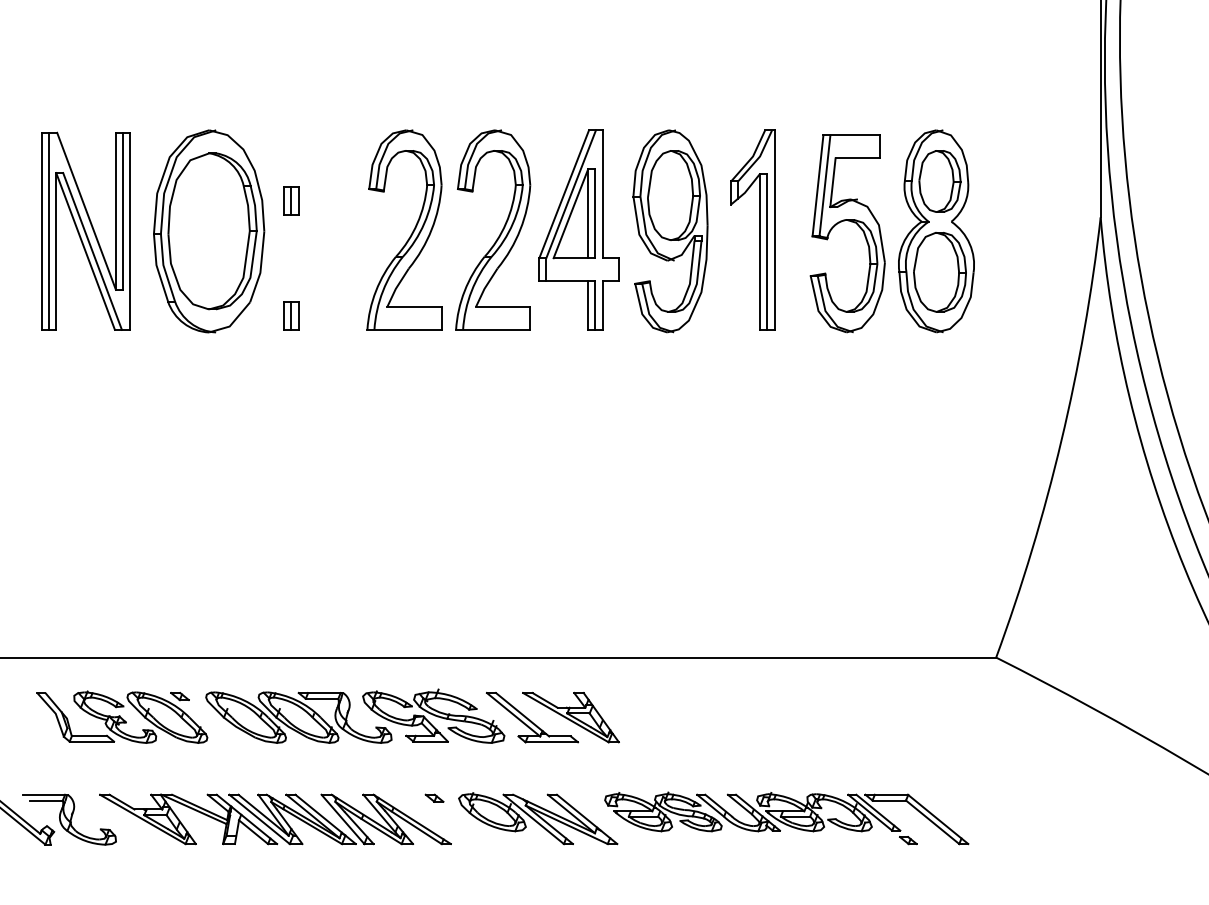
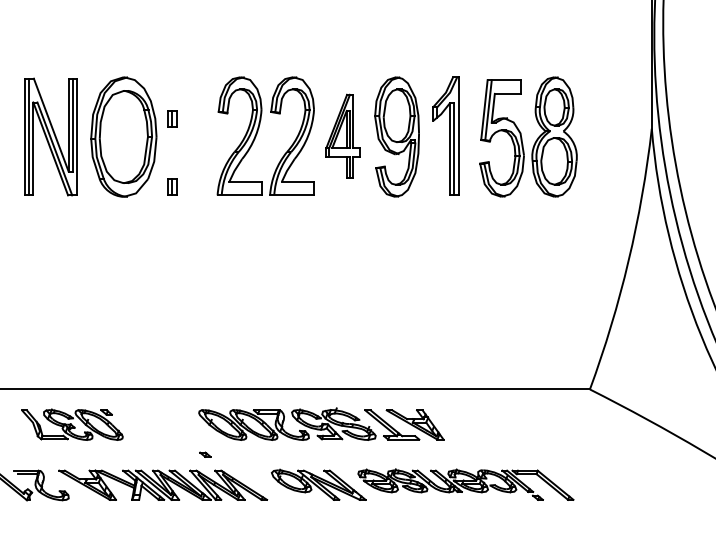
part: (578, 228) -> (342, 135), size x0.7
part: (412, 715) -> (321, 423), moved
part: (434, 797) -> (205, 454), moved

